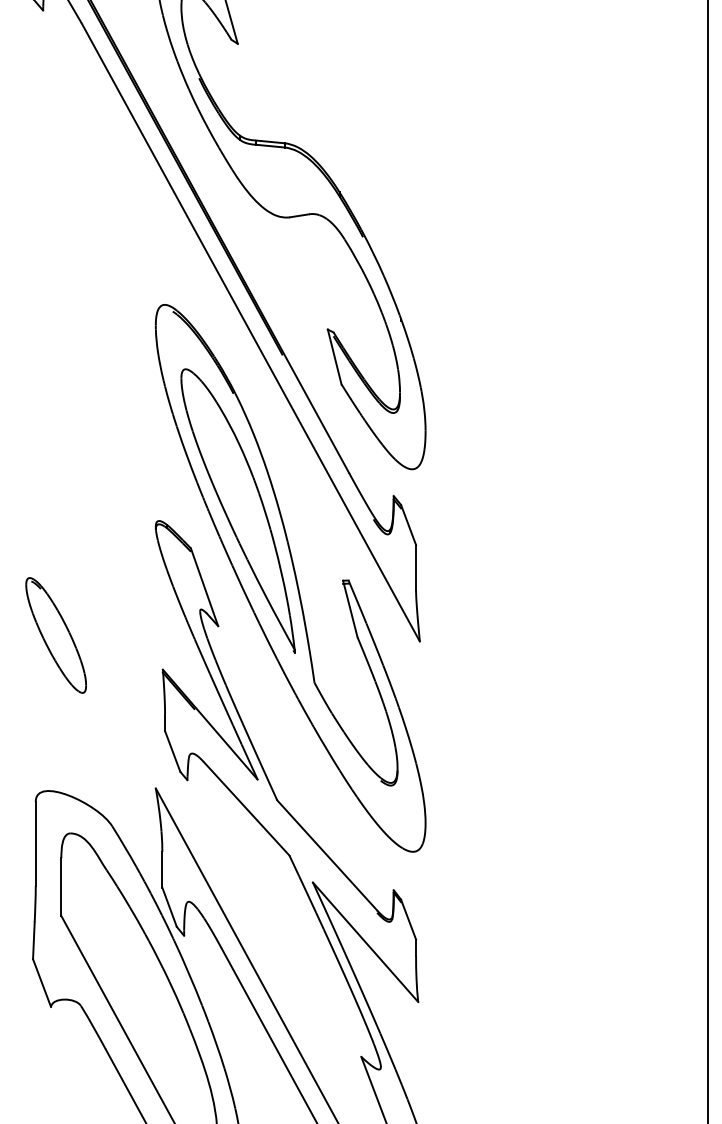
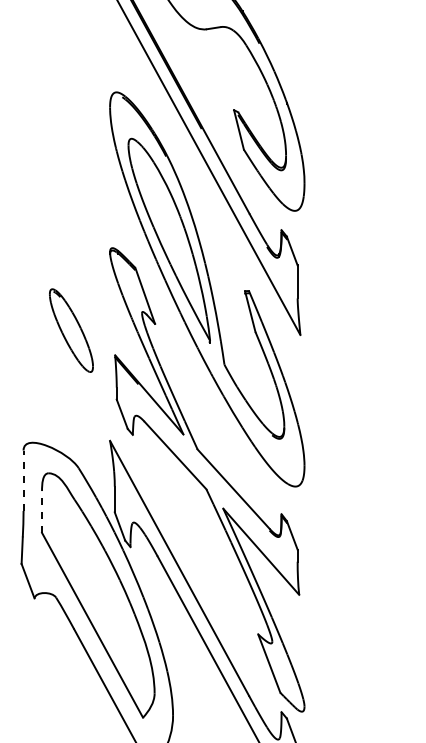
part: (55, 635) -> (70, 330), moved
line: (35, 843) -> (23, 480), solid -> dashed
line: (61, 887) -> (42, 512), solid -> dashed

